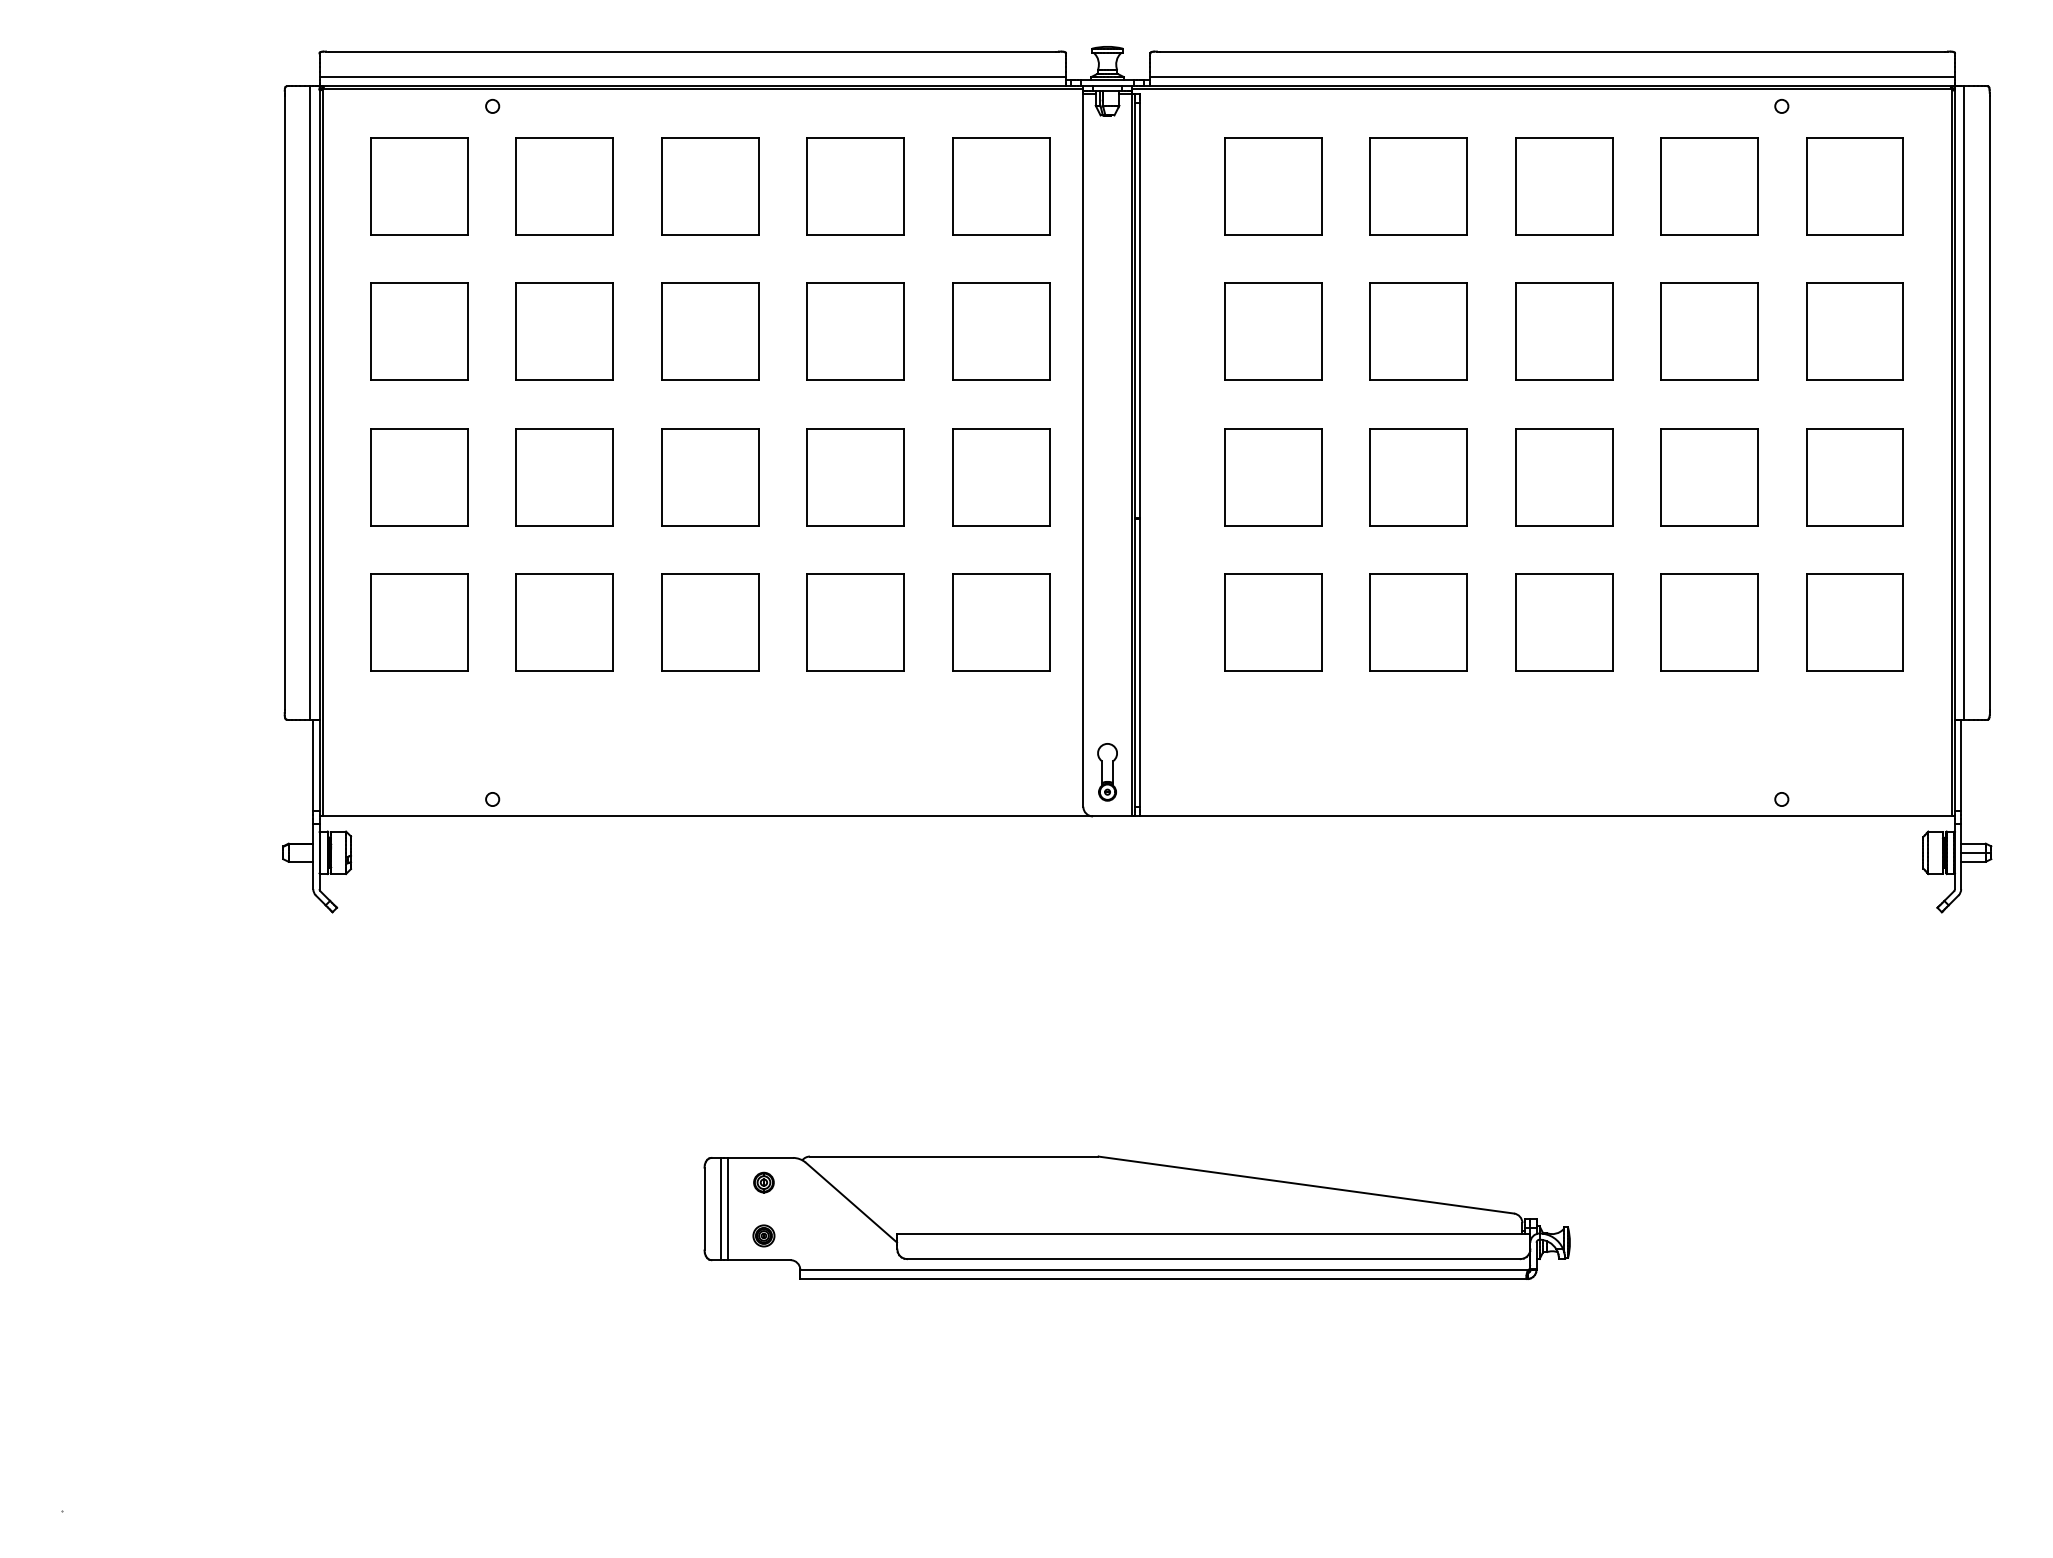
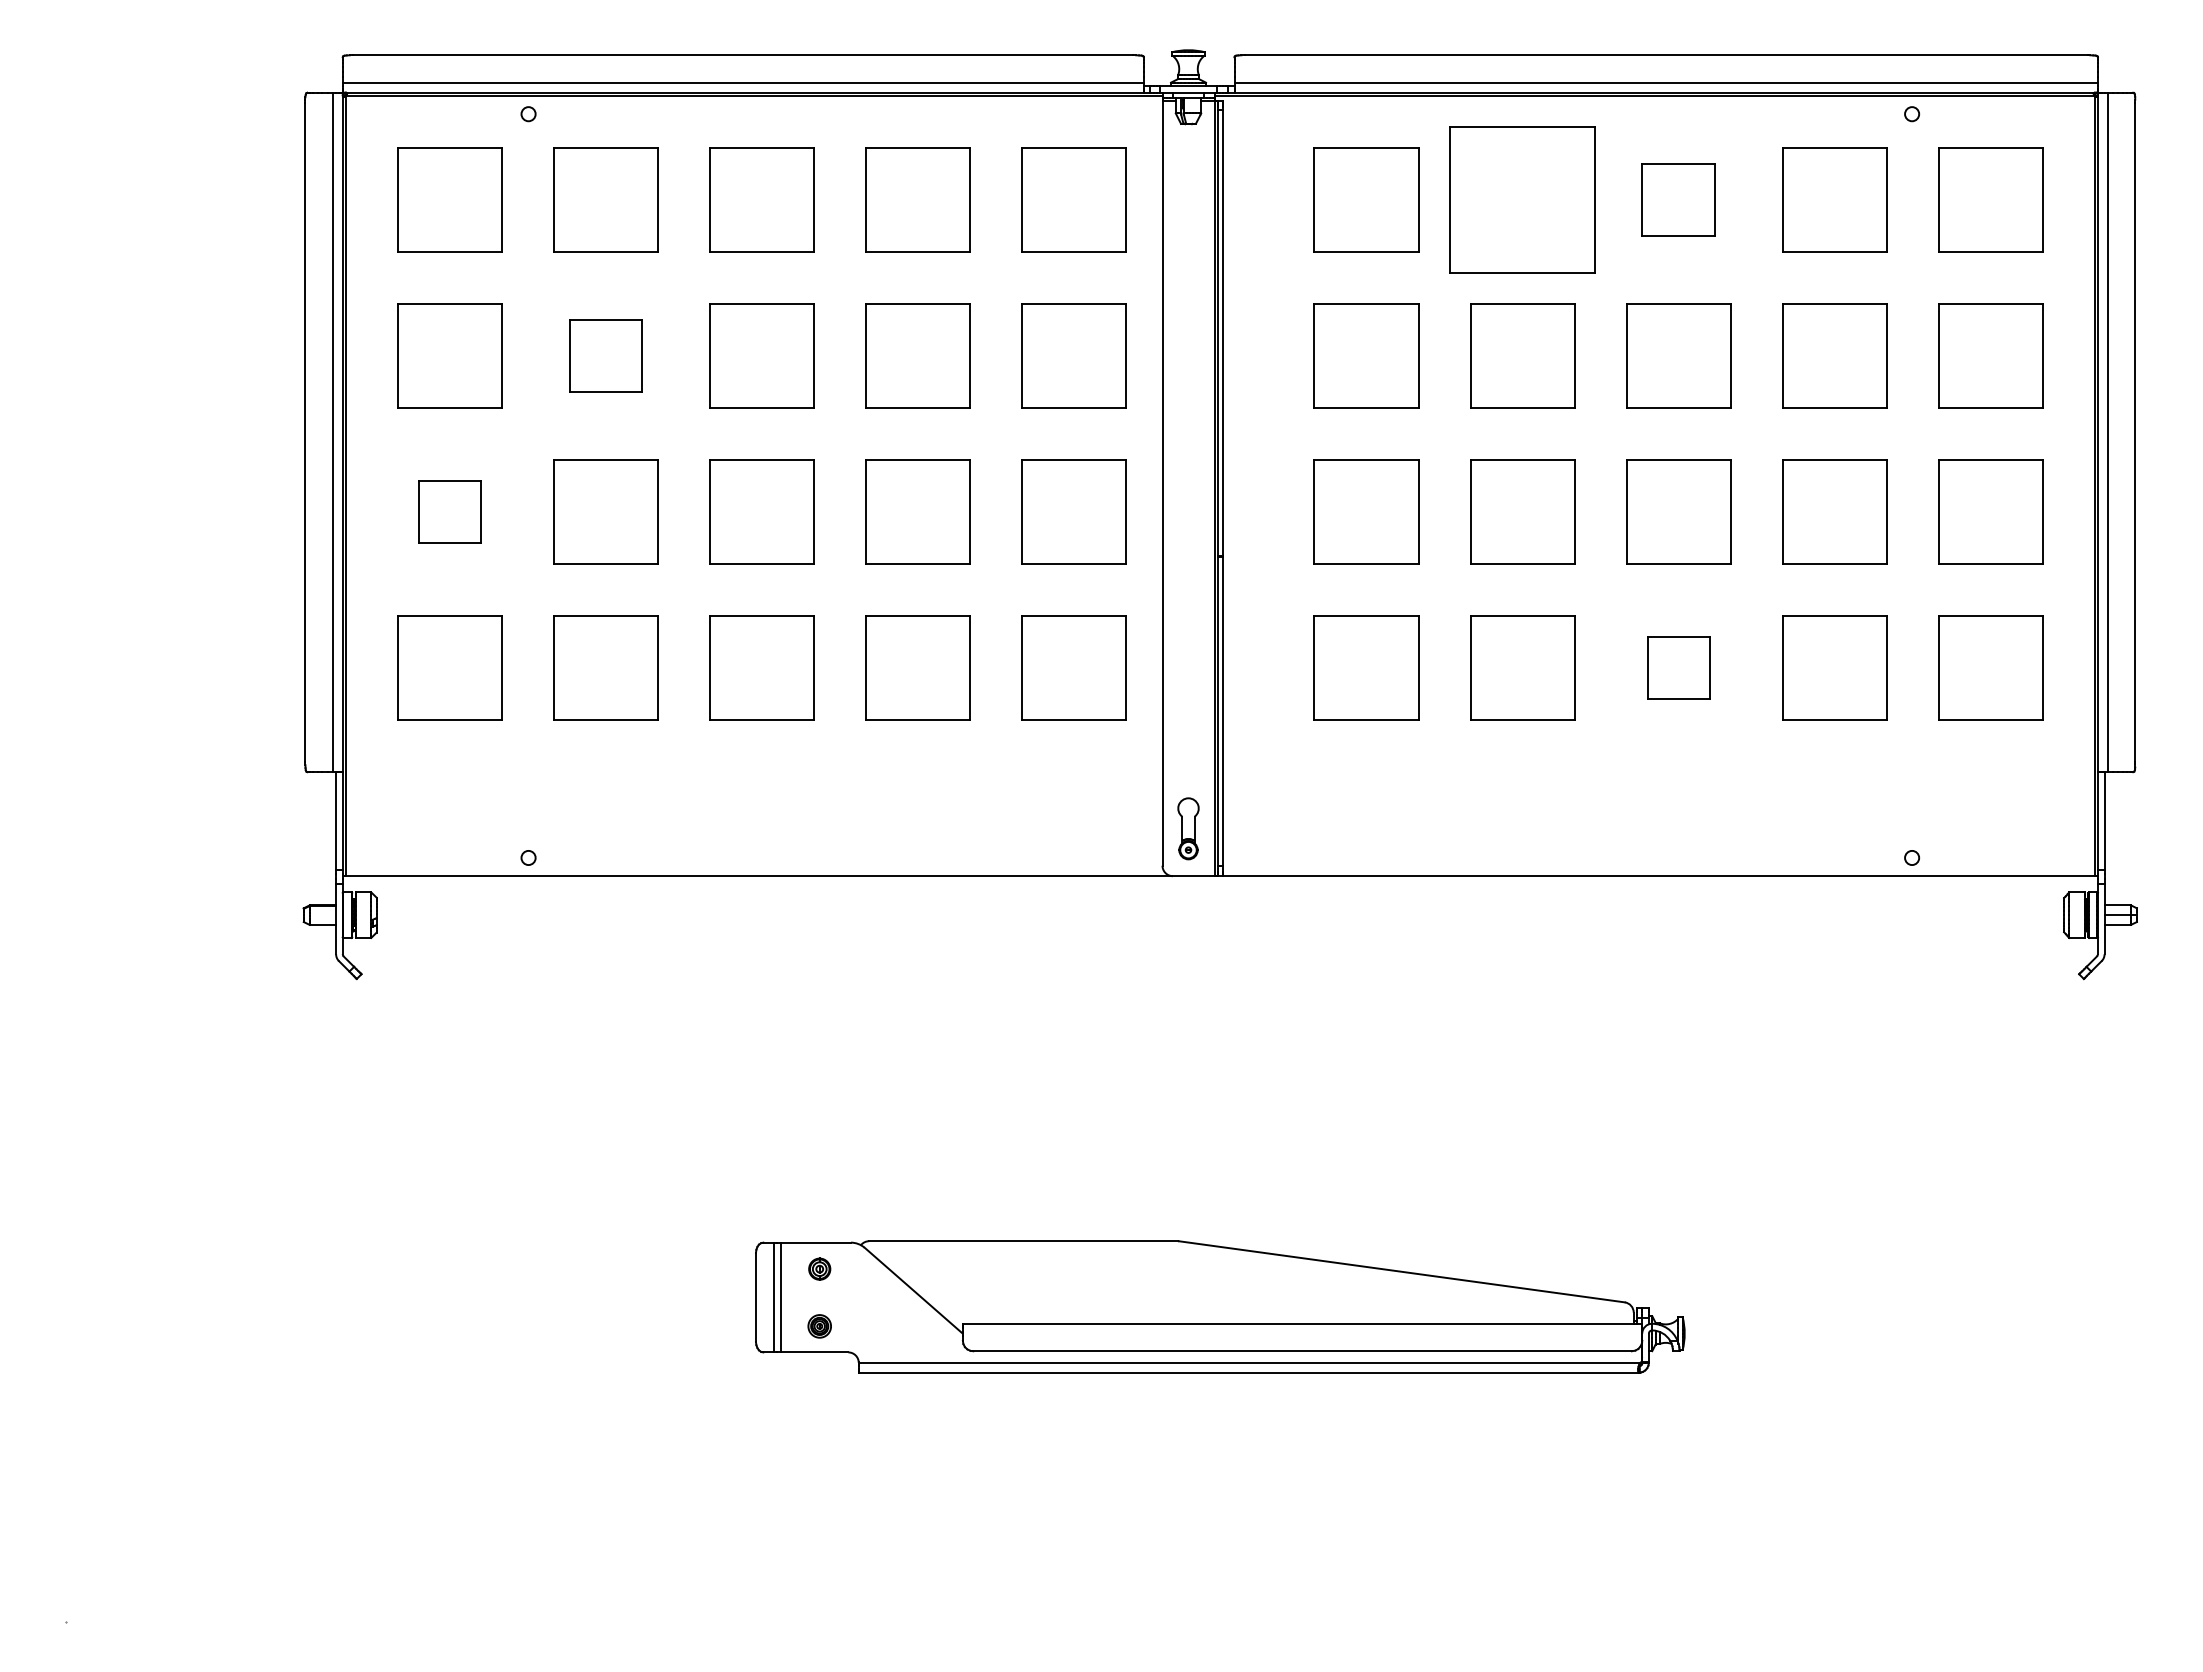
part: (1418, 185) -> (1522, 199), size x1.4
part: (1564, 185) -> (1678, 199), size x0.7
part: (564, 331) -> (605, 355), size x0.7
part: (418, 476) -> (449, 511), size x0.6
part: (1564, 621) -> (1678, 667), size x0.6

